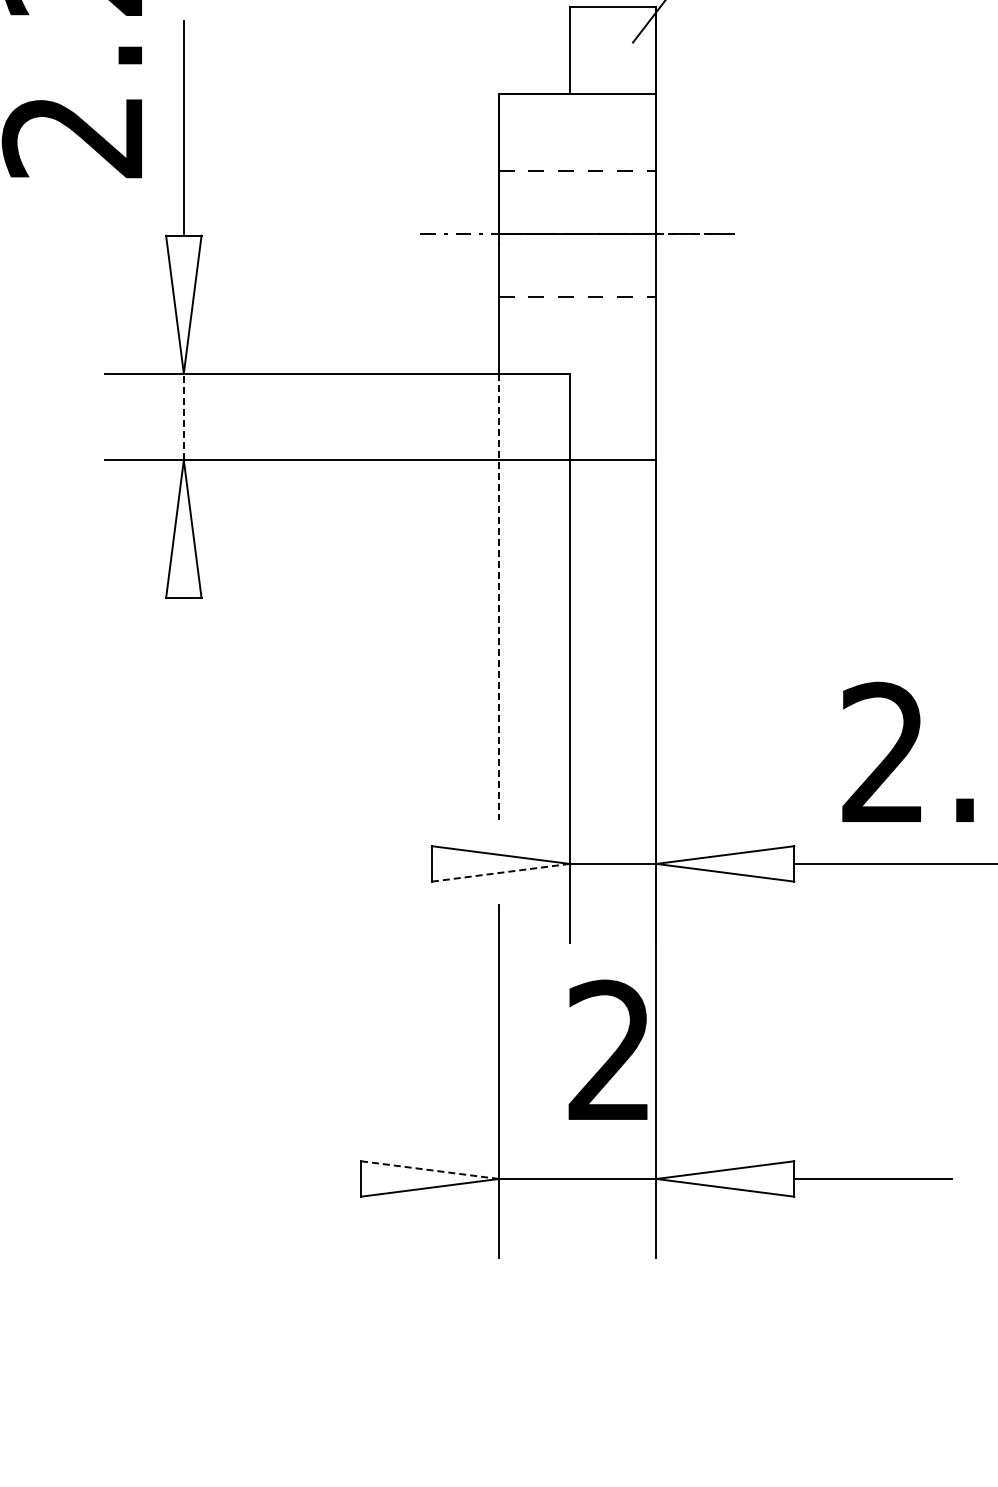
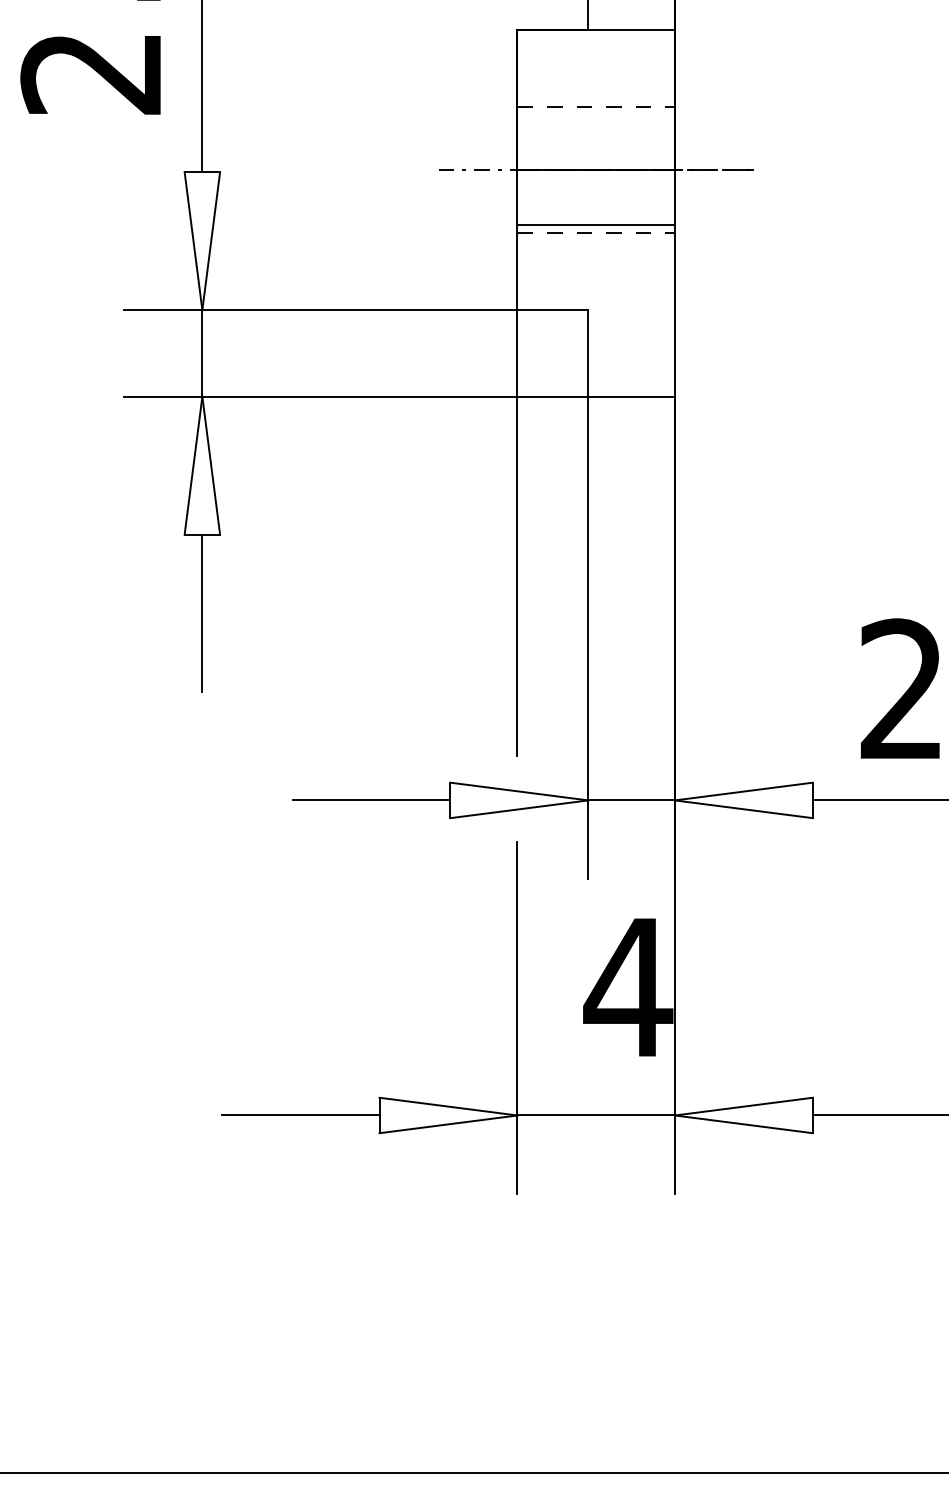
line: (577, 288) -> (596, 225), added
line: (183, 416) -> (202, 353), dashed -> solid
line: (498, 597) -> (517, 534), dashed -> solid
line: (183, 676) -> (202, 613), added
line: (352, 863) -> (371, 800), added
line: (501, 872) -> (520, 809), dashed -> solid
text: (609, 1049) -> (628, 986), 2 -> 4
line: (429, 1170) -> (448, 1107), dashed -> solid
line: (282, 1178) -> (301, 1115), added

